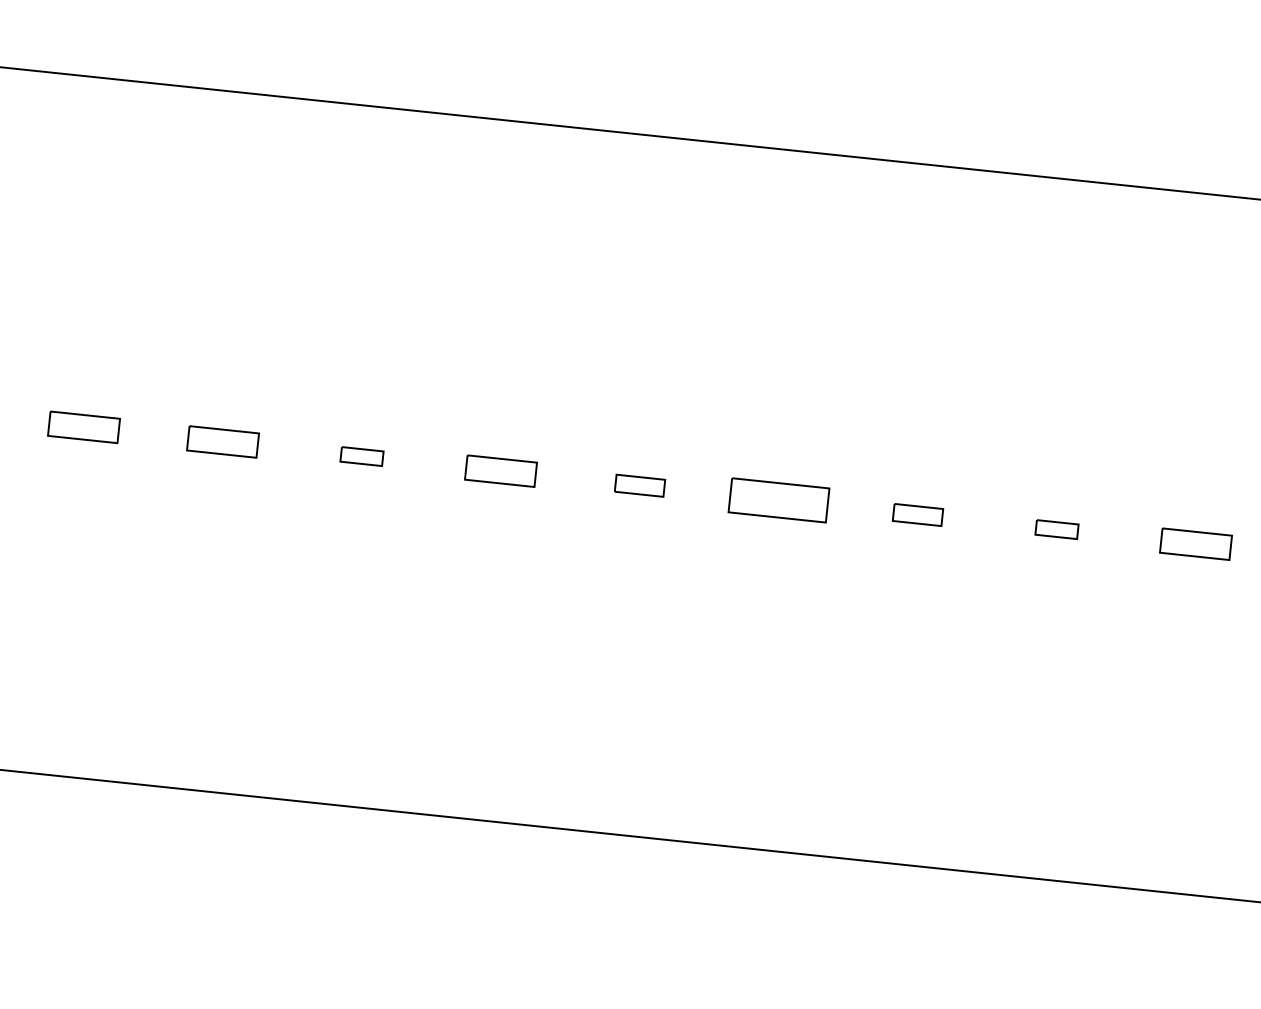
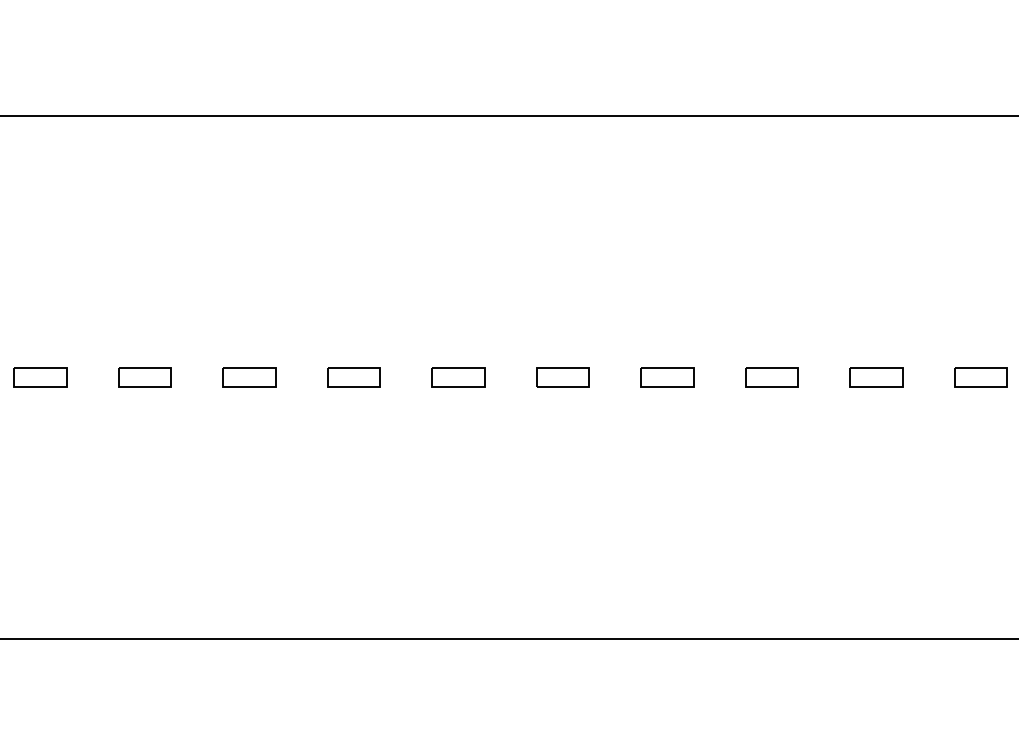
part: (361, 456) -> (353, 377), size x1.67
part: (639, 485) -> (562, 377), size x1.43
part: (779, 500) -> (667, 377), size x0.71
part: (917, 514) -> (771, 377), size x1.43
part: (1057, 529) -> (876, 377), size x1.67

